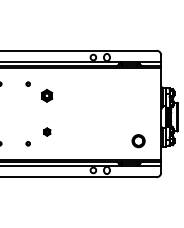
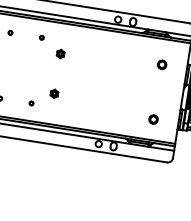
part: (138, 91) -> (162, 64), added
part: (47, 95) -> (61, 53), size x0.62
part: (138, 140) -> (153, 118), size x0.62

